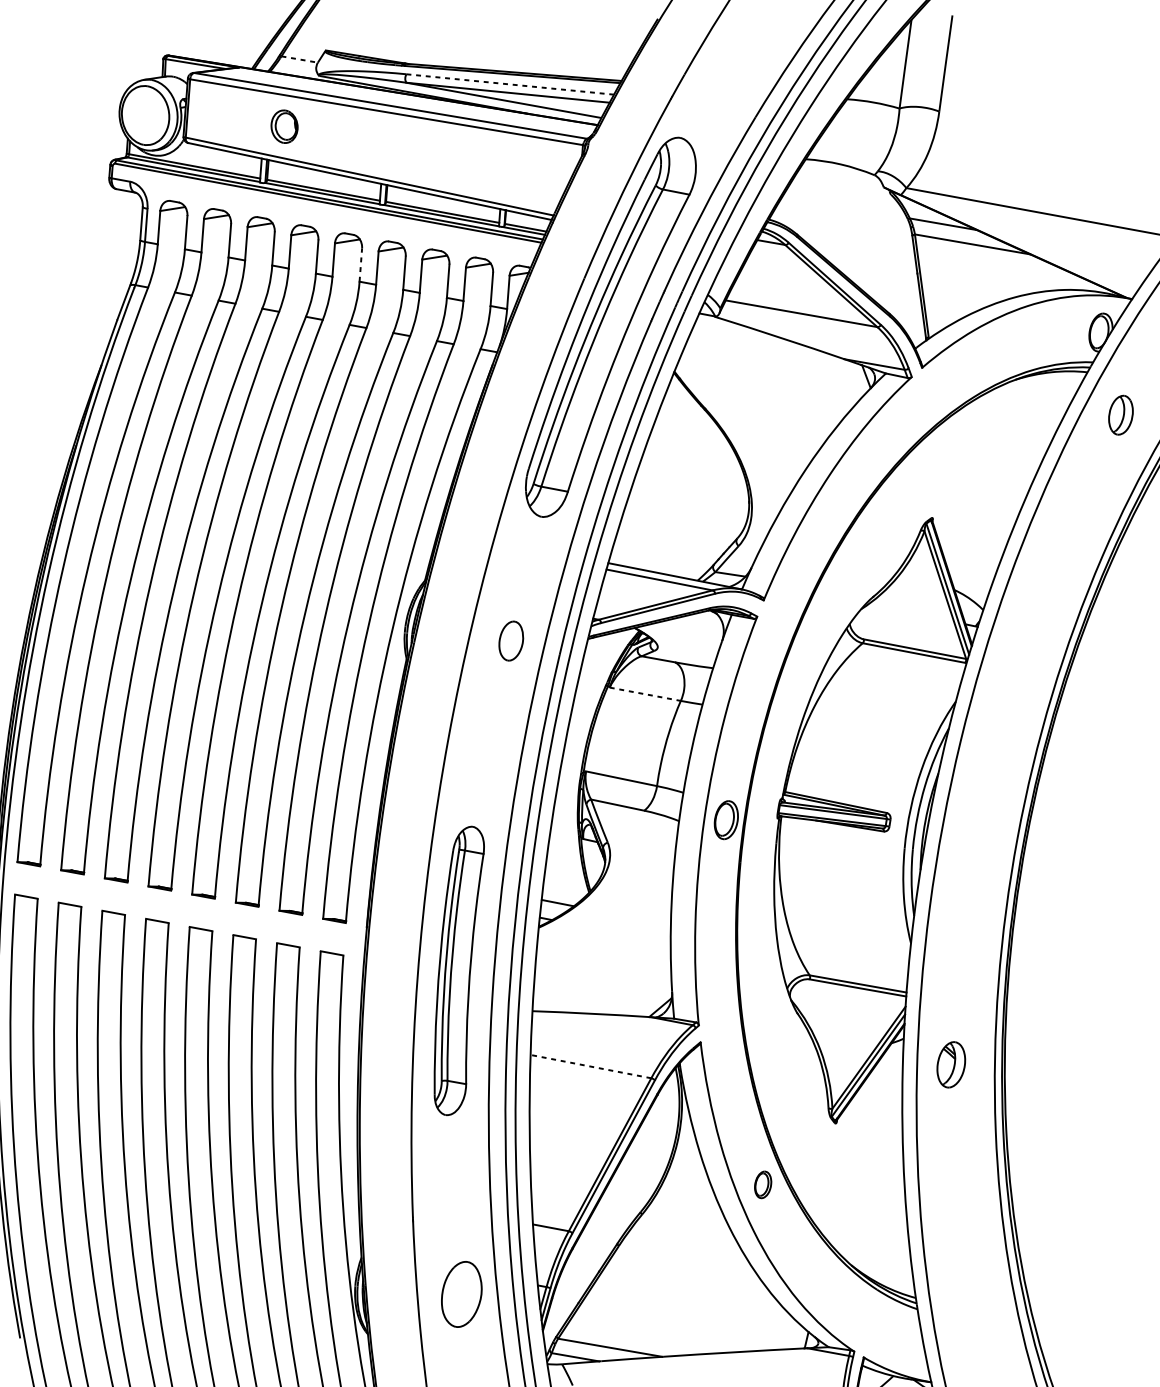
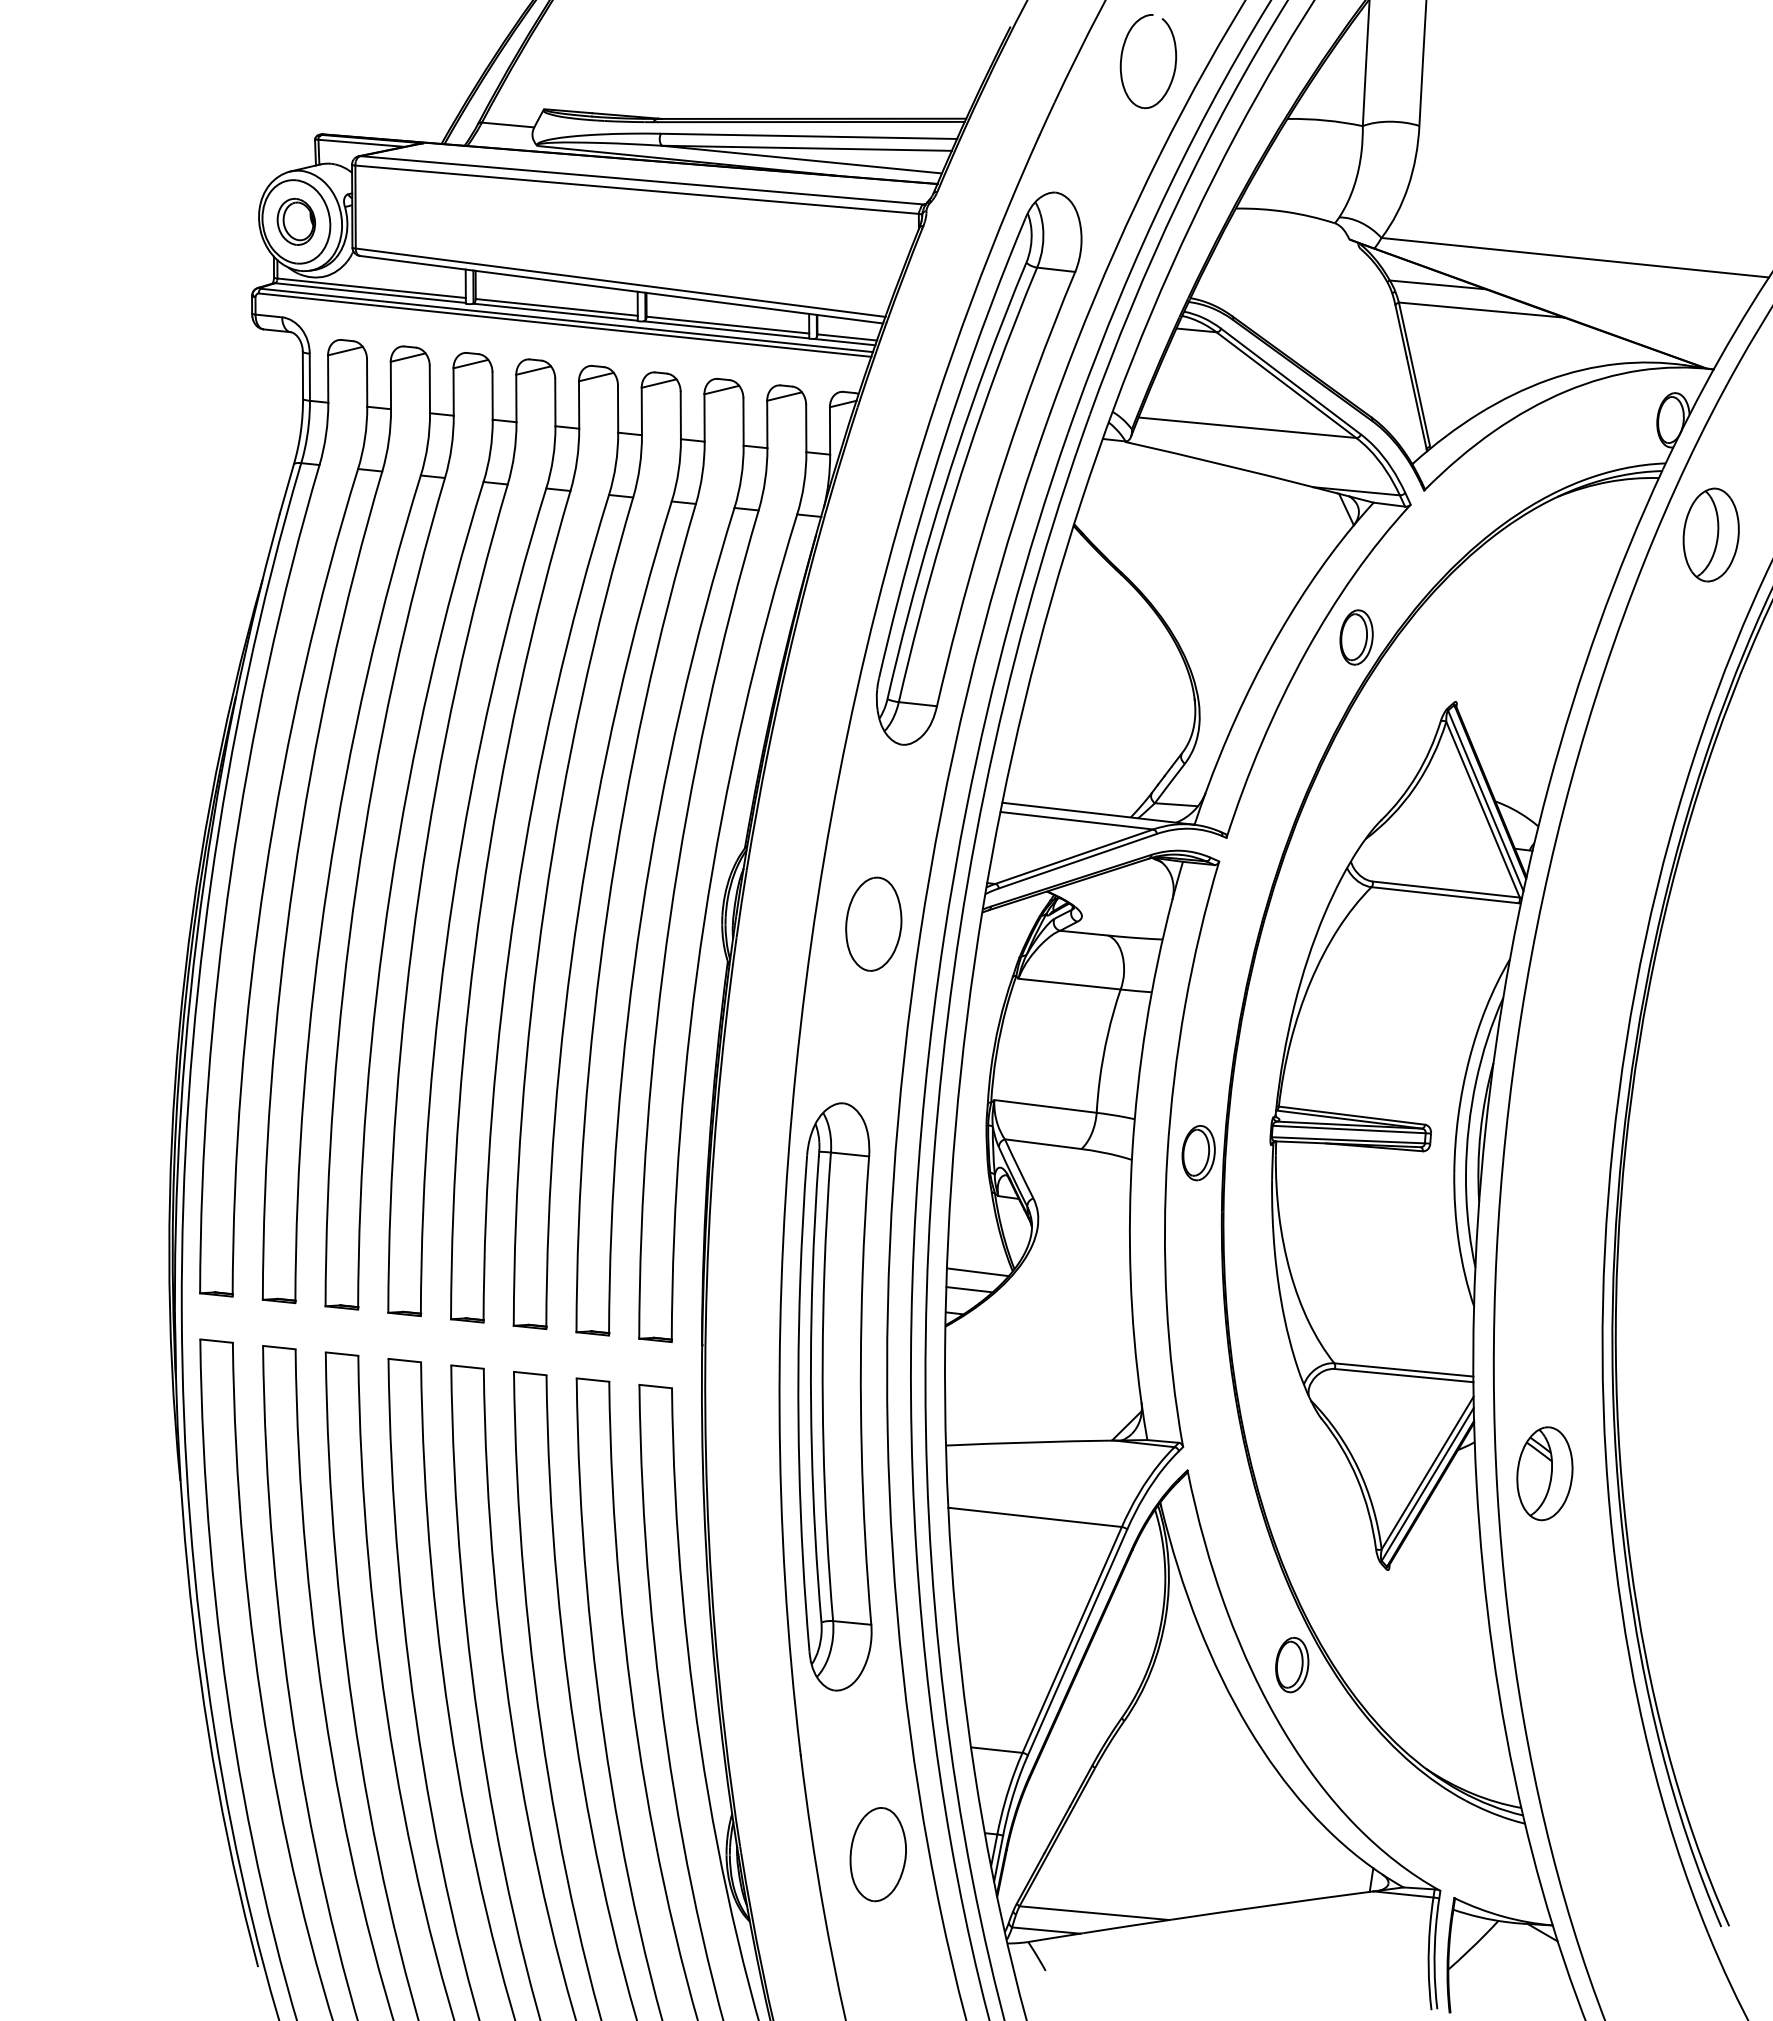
part: (734, 48) -> (1122, 59), added
line: (299, 59) -> (508, 125), dashed -> solid
line: (509, 84) -> (808, 136), dashed -> solid
part: (283, 126) -> (295, 221), moved
line: (361, 265) -> (618, 409), dashed -> solid
part: (1120, 414) -> (1710, 534), size x1.67
part: (866, 467) -> (1356, 637), added
part: (511, 640) -> (873, 923), size x1.67
line: (645, 694) -> (1070, 984), dashed -> solid
line: (564, 891) -> (977, 1272), added
part: (456, 970) -> (834, 1396), size x1.43
part: (951, 1064) -> (1544, 1473), size x1.43
line: (590, 1066) -> (1034, 1517), dashed -> solid
part: (763, 1185) -> (1292, 1665), size x1.43

